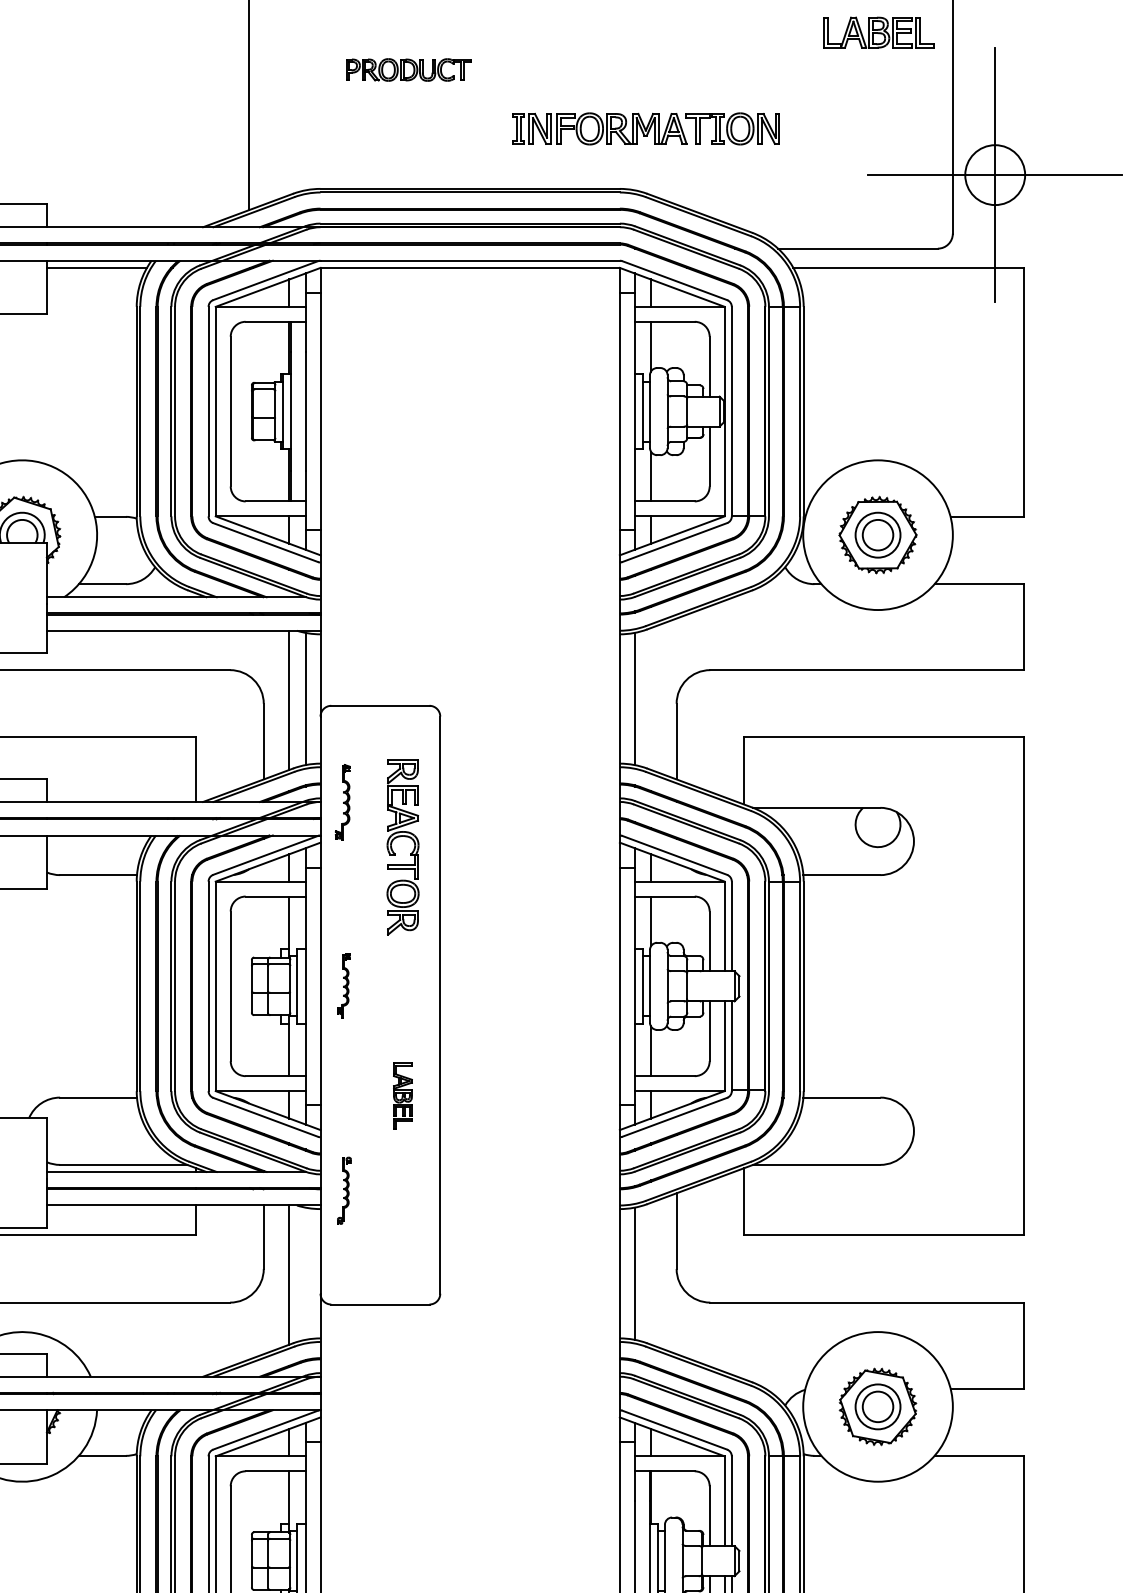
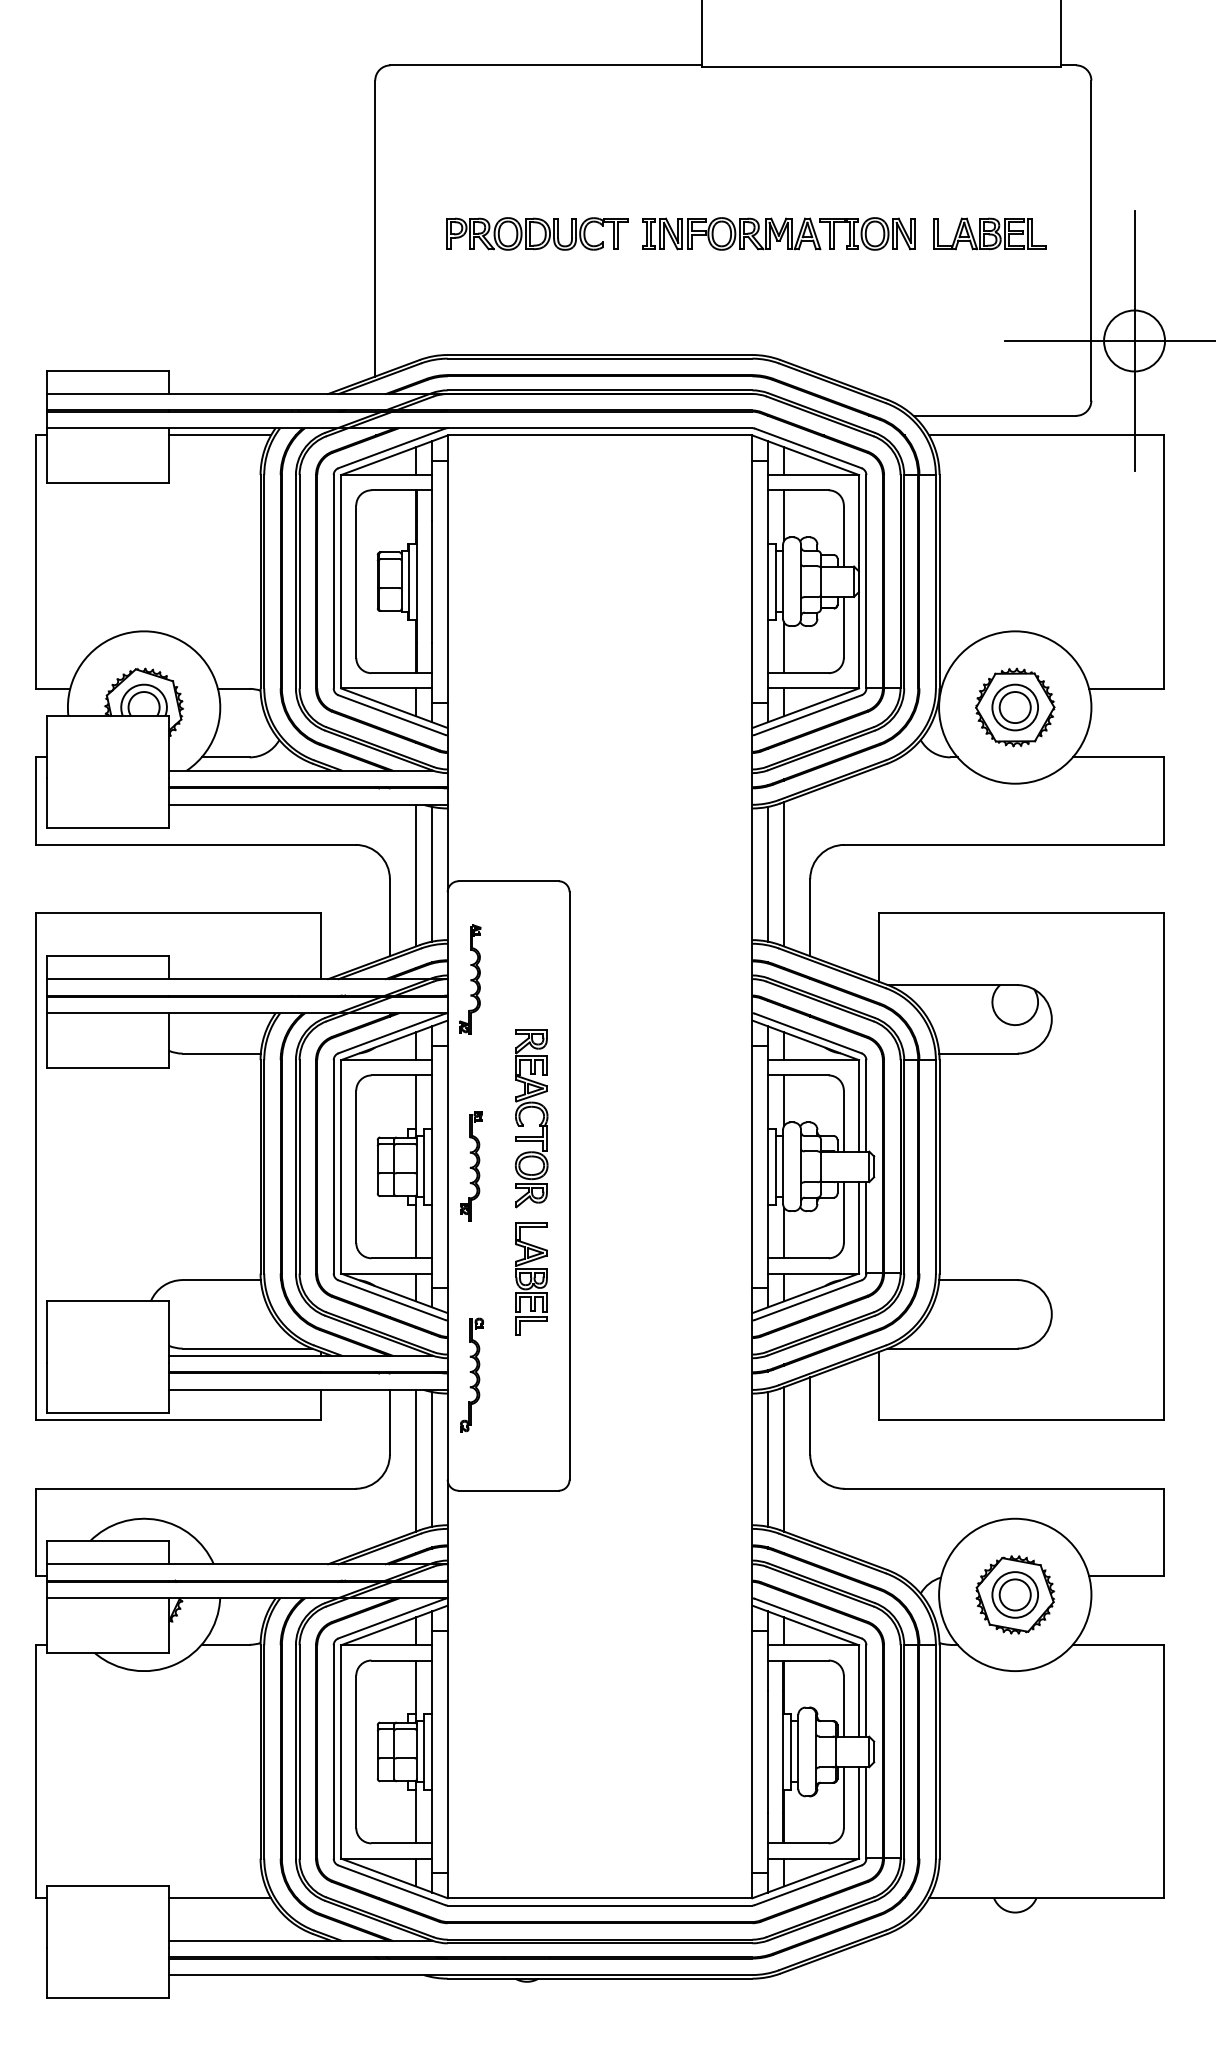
part: (878, 32) -> (989, 233), moved
part: (408, 69) -> (537, 233), size x1.43
part: (645, 128) -> (778, 233), moved
line: (651, 699) -> (784, 874), added
part: (342, 802) -> (470, 979), size x1.43
part: (394, 851) -> (522, 1122), moved
part: (343, 986) -> (471, 1166), size x1.67
part: (402, 1096) -> (531, 1278), size x1.67
part: (343, 1190) -> (471, 1374), size x1.67
line: (305, 1273) -> (432, 1459), added
line: (651, 1273) -> (784, 1459), added

